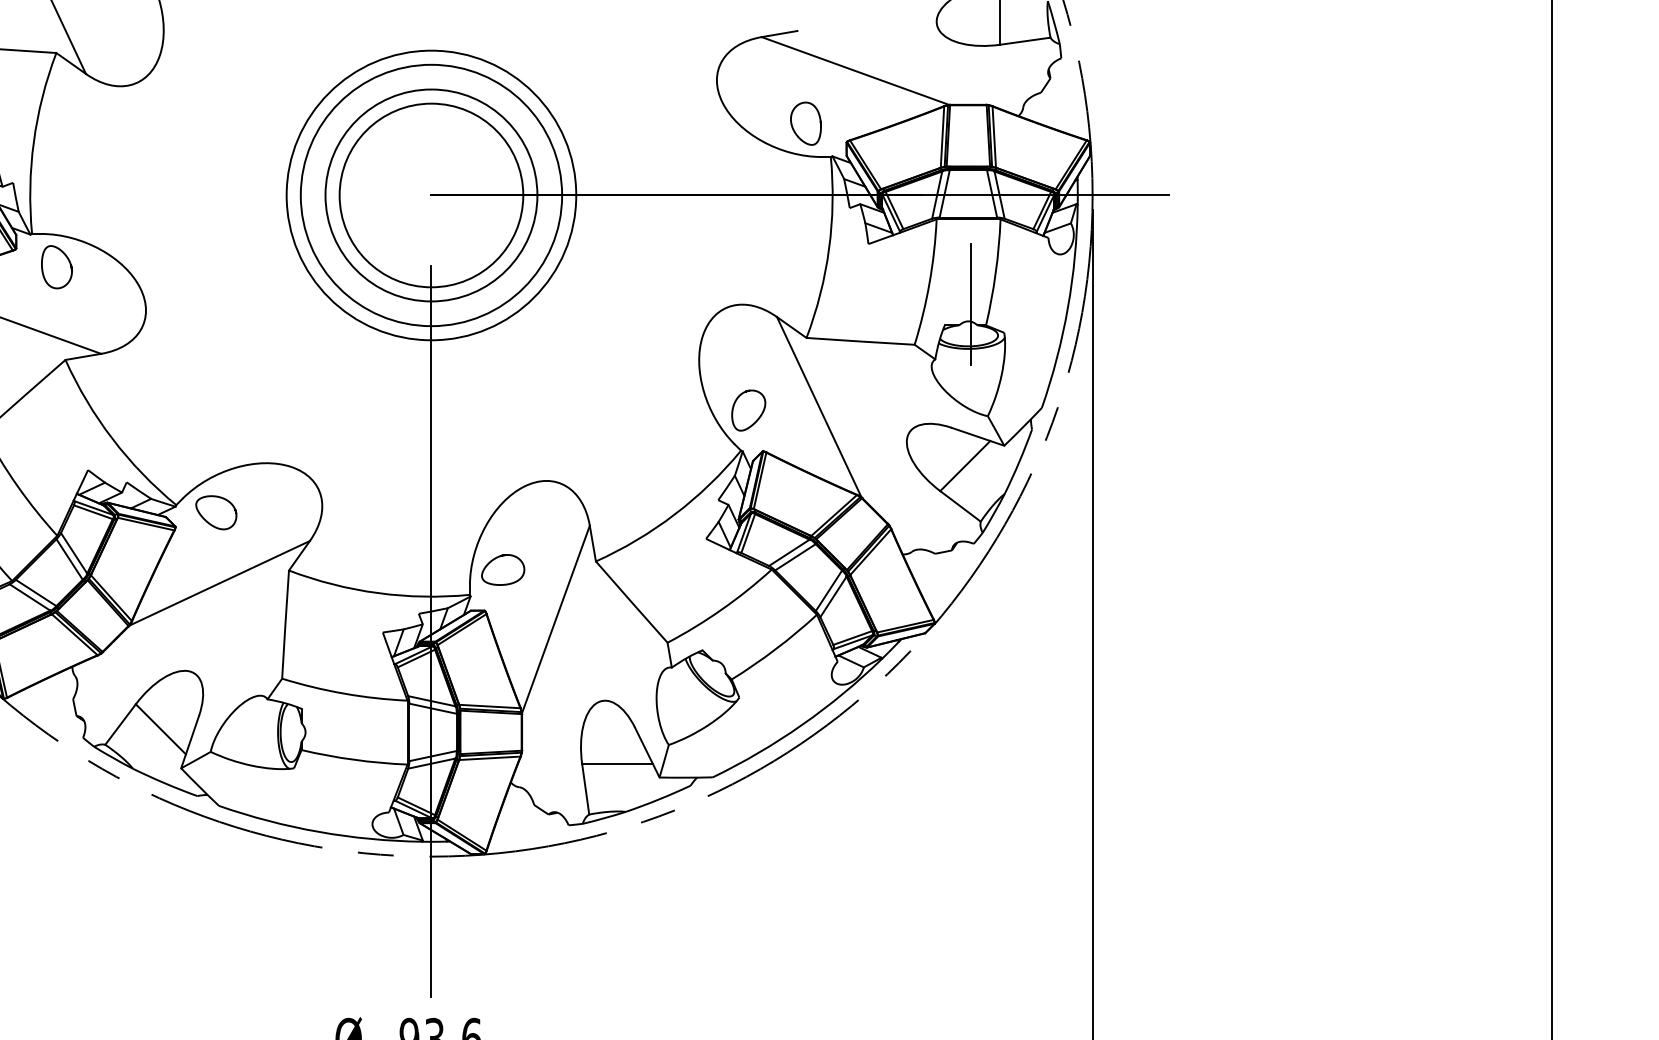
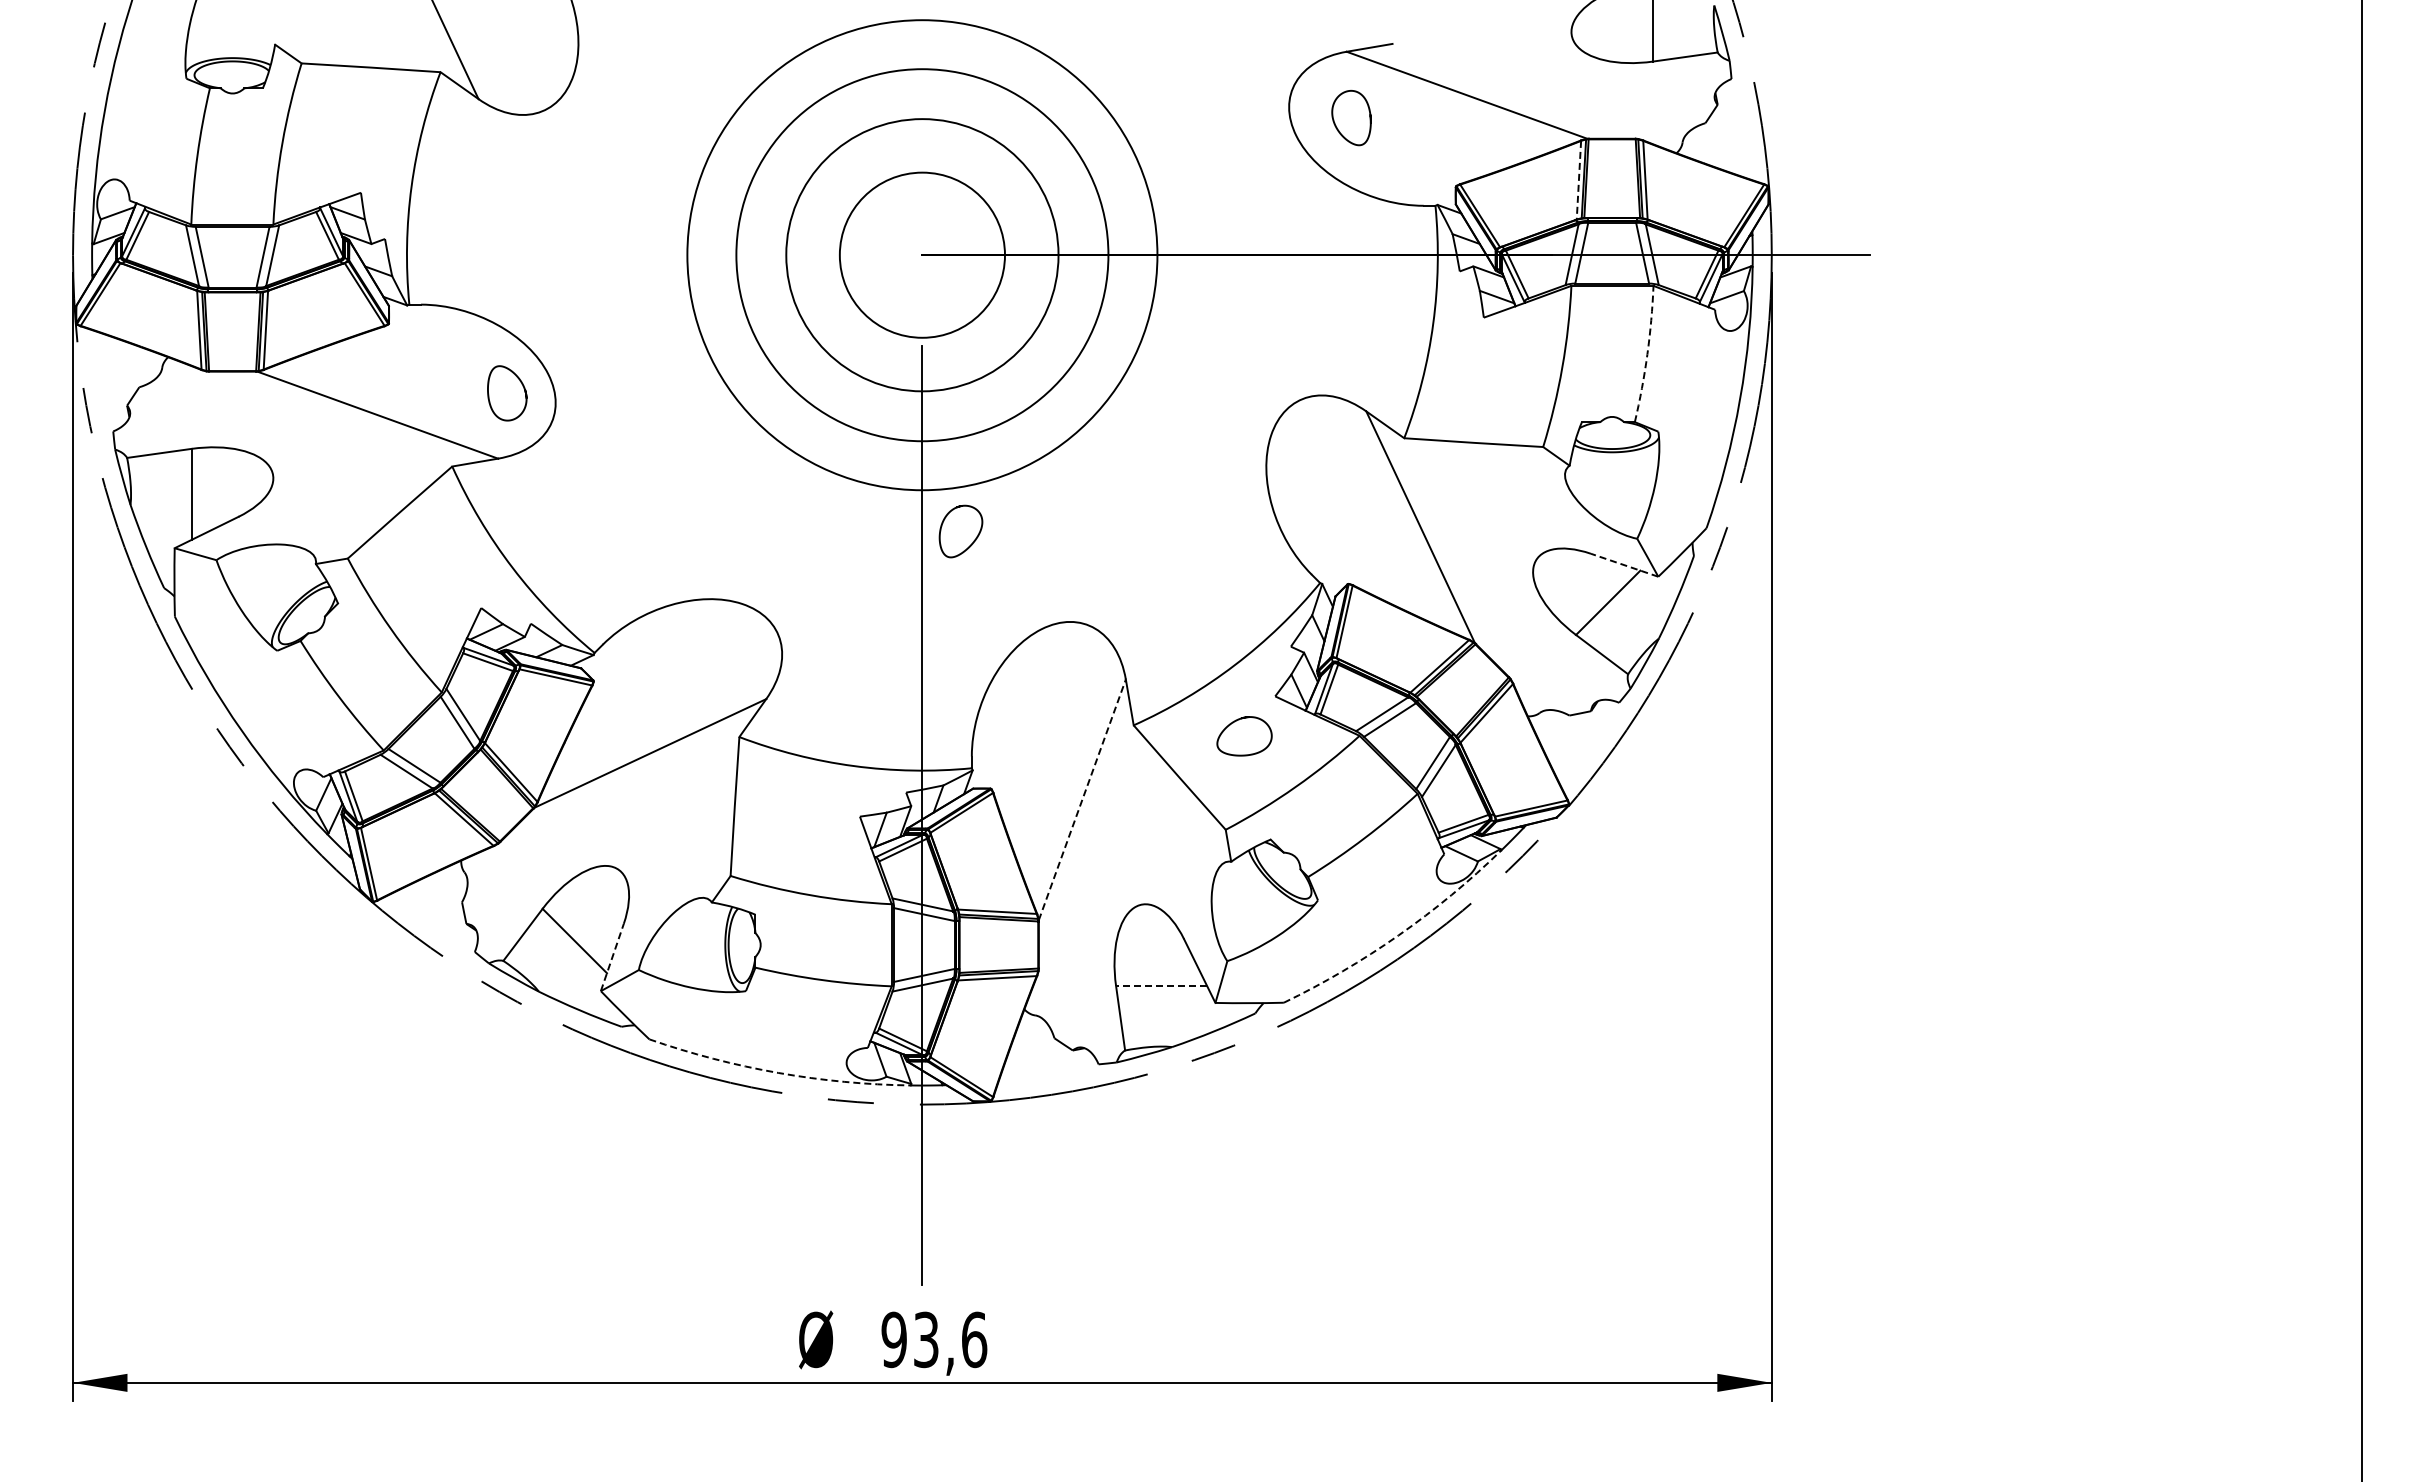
curve: (793, 127) -> (1335, 122), moved
line: (942, 137) -> (1578, 180), solid -> dashed
circle: (431, 195) -> (922, 255), size x0.7
circle: (431, 195) -> (922, 255), size x1.4
curve: (68, 261) -> (522, 386), moved
arc: (995, 272) -> (1647, 354), solid -> dashed
line: (970, 304) -> (1614, 395), removed
curve: (758, 417) -> (973, 540), moved
line: (977, 437) -> (1624, 565), solid -> dashed
curve: (209, 522) -> (637, 675), removed
curve: (499, 557) -> (1239, 720), moved
line: (556, 619) -> (1082, 799), solid -> dashed
arc: (802, 725) -> (1398, 935), solid -> dashed
line: (190, 742) -> (612, 957), solid -> dashed
line: (617, 763) -> (1161, 985), solid -> dashed
arc: (319, 831) -> (778, 1072), solid -> dashed

